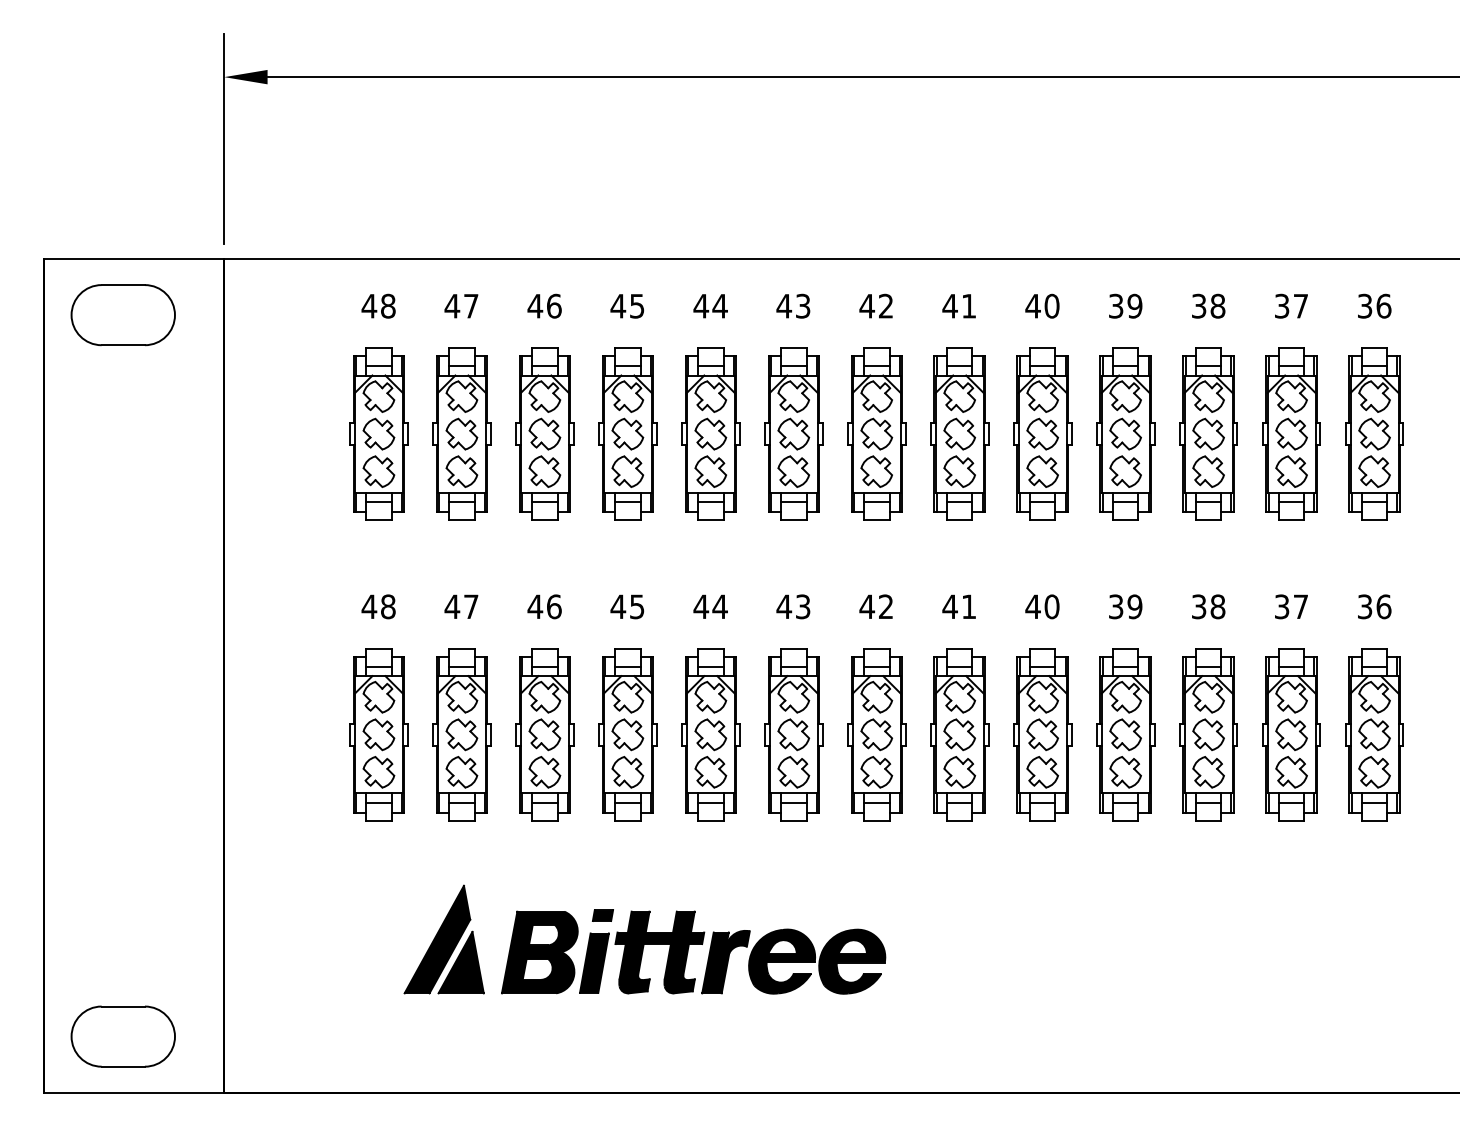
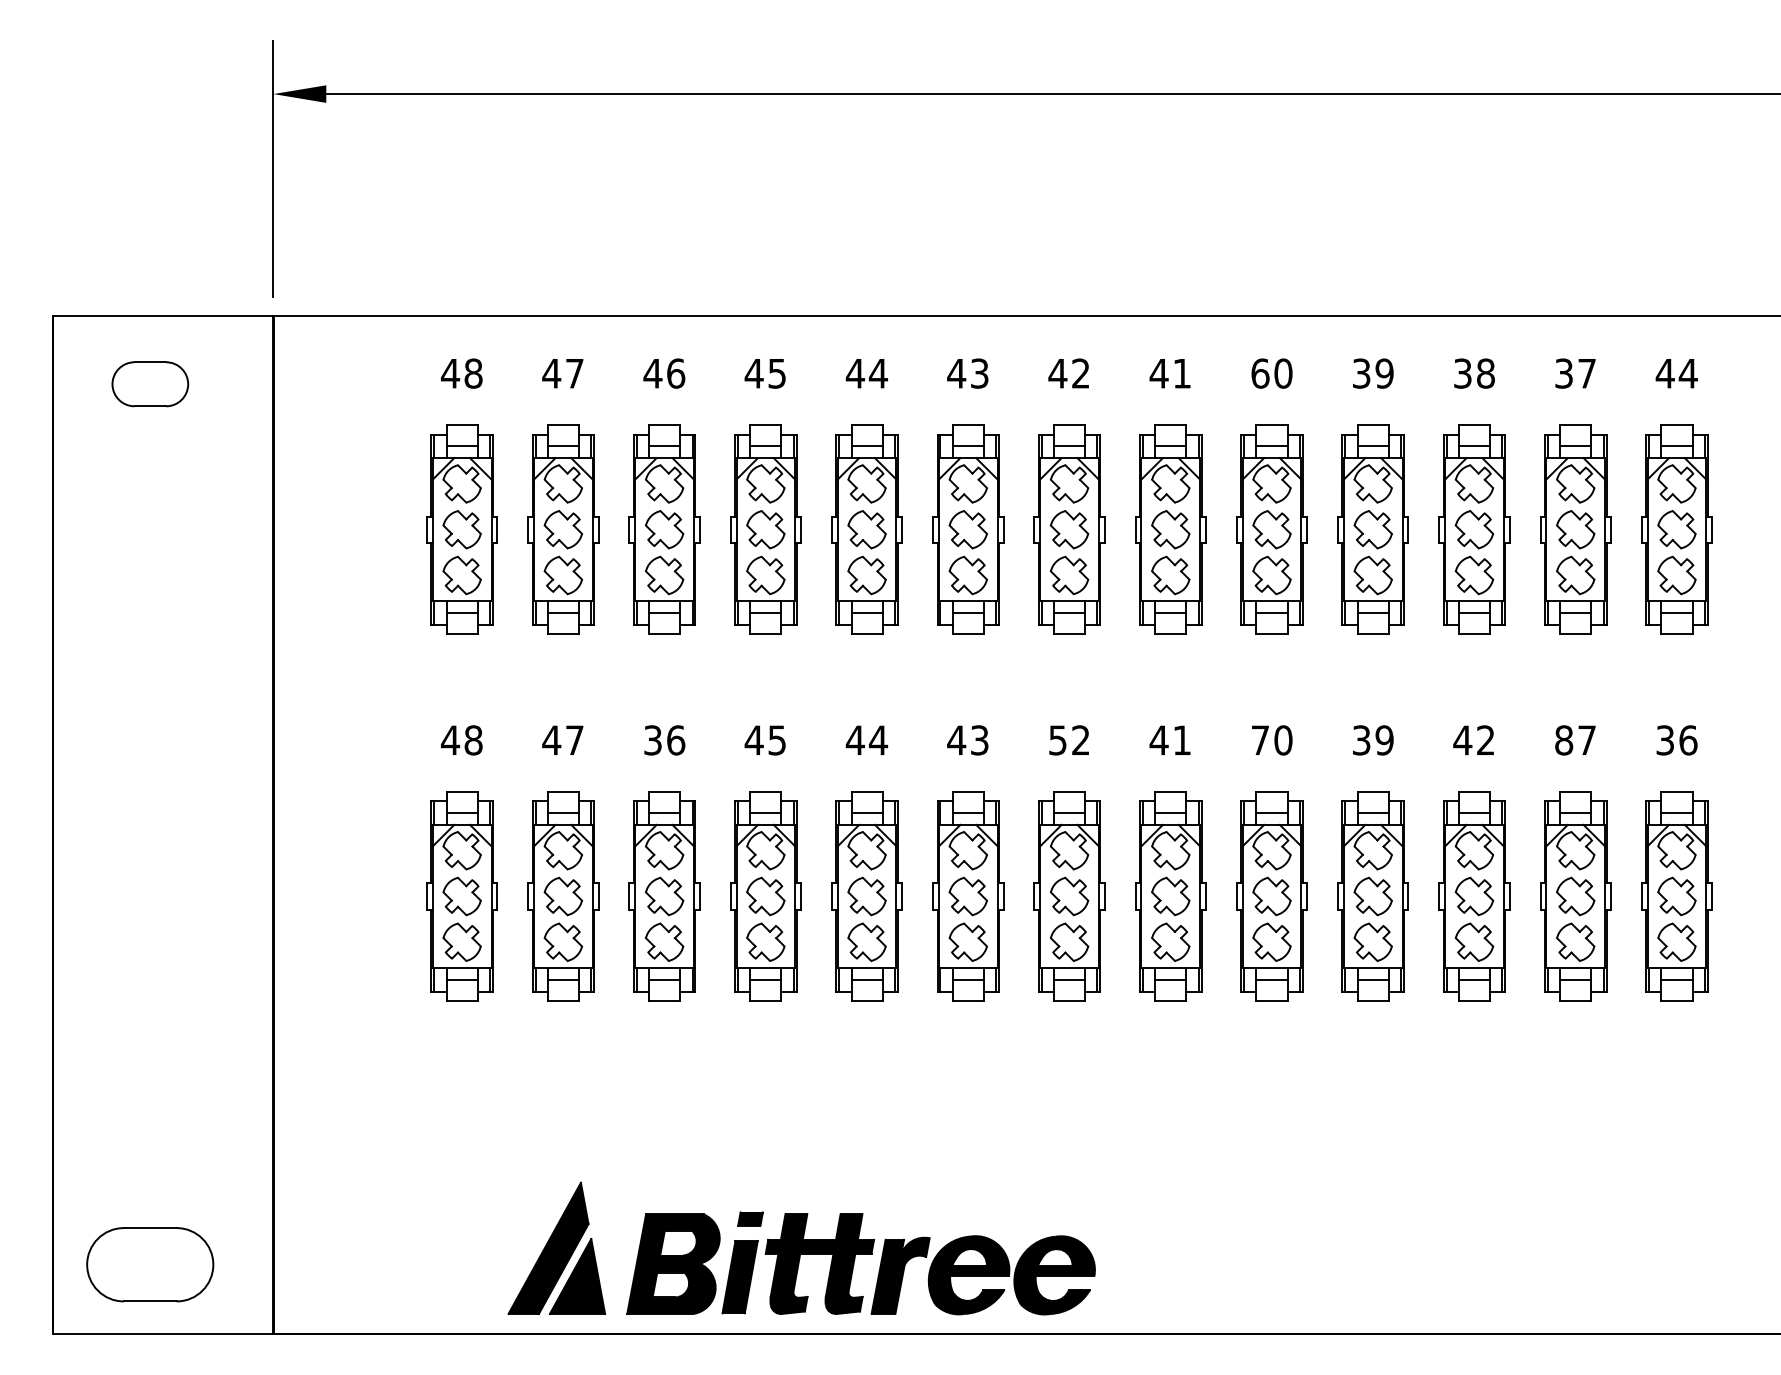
text: (1032, 306) -> (1259, 373), 40 -> 60
text: (1374, 306) -> (1676, 373), 36 -> 44
part: (123, 314) -> (150, 383), size x0.6
text: (534, 606) -> (652, 740), 46 -> 36
text: (866, 606) -> (1057, 740), 42 -> 52
text: (1032, 606) -> (1259, 739), 40 -> 70
text: (1207, 606) -> (1473, 740), 38 -> 42
text: (1282, 606) -> (1564, 740), 37 -> 87
part: (644, 939) -> (801, 1248), moved

